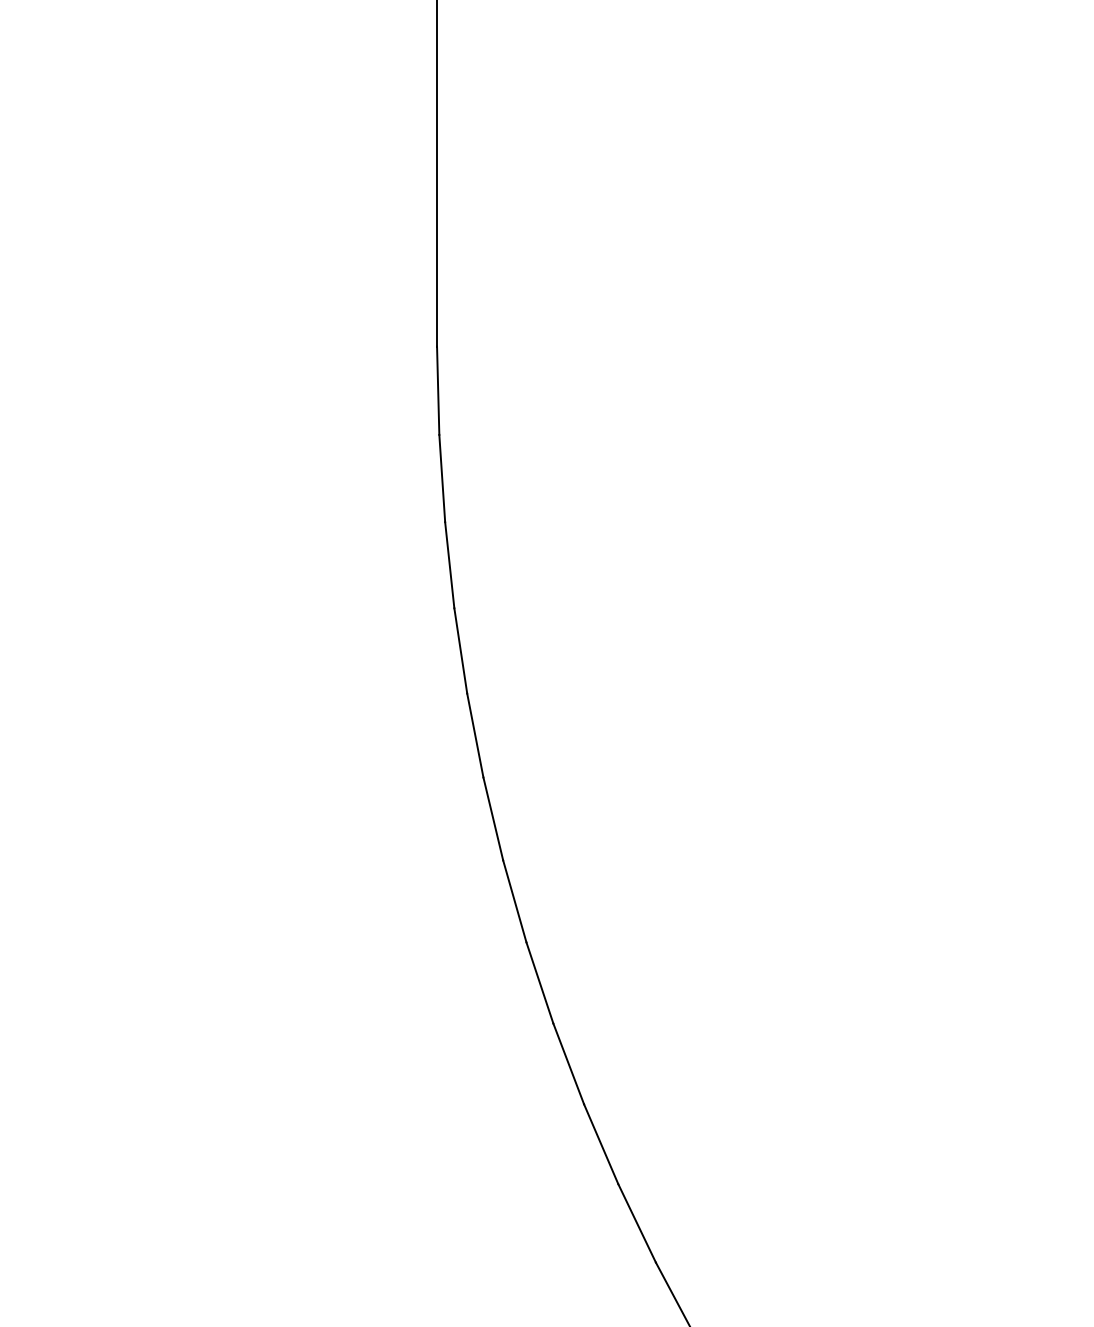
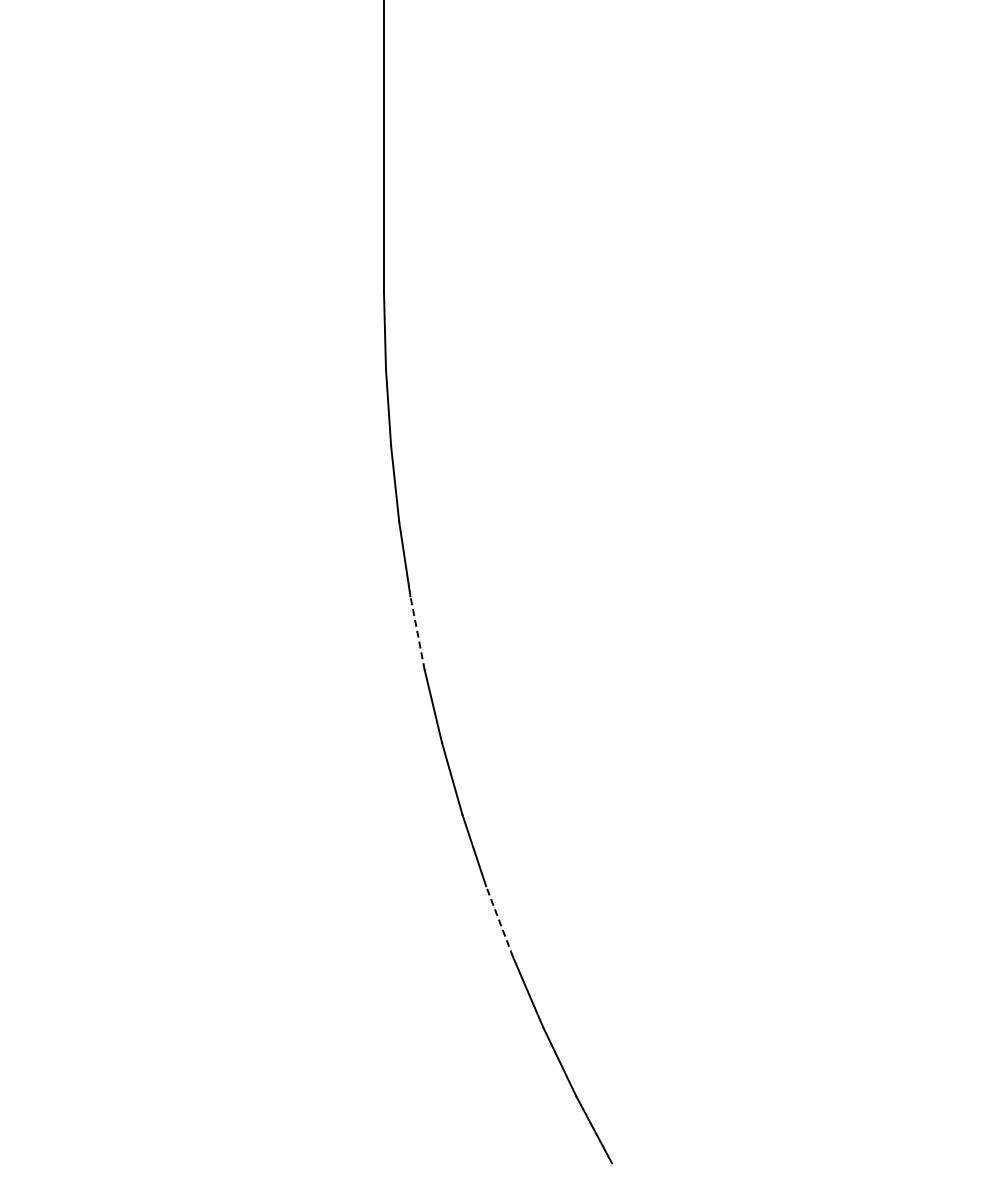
line: (475, 735) -> (417, 633), solid -> dashed
line: (568, 1063) -> (499, 921), solid -> dashed

